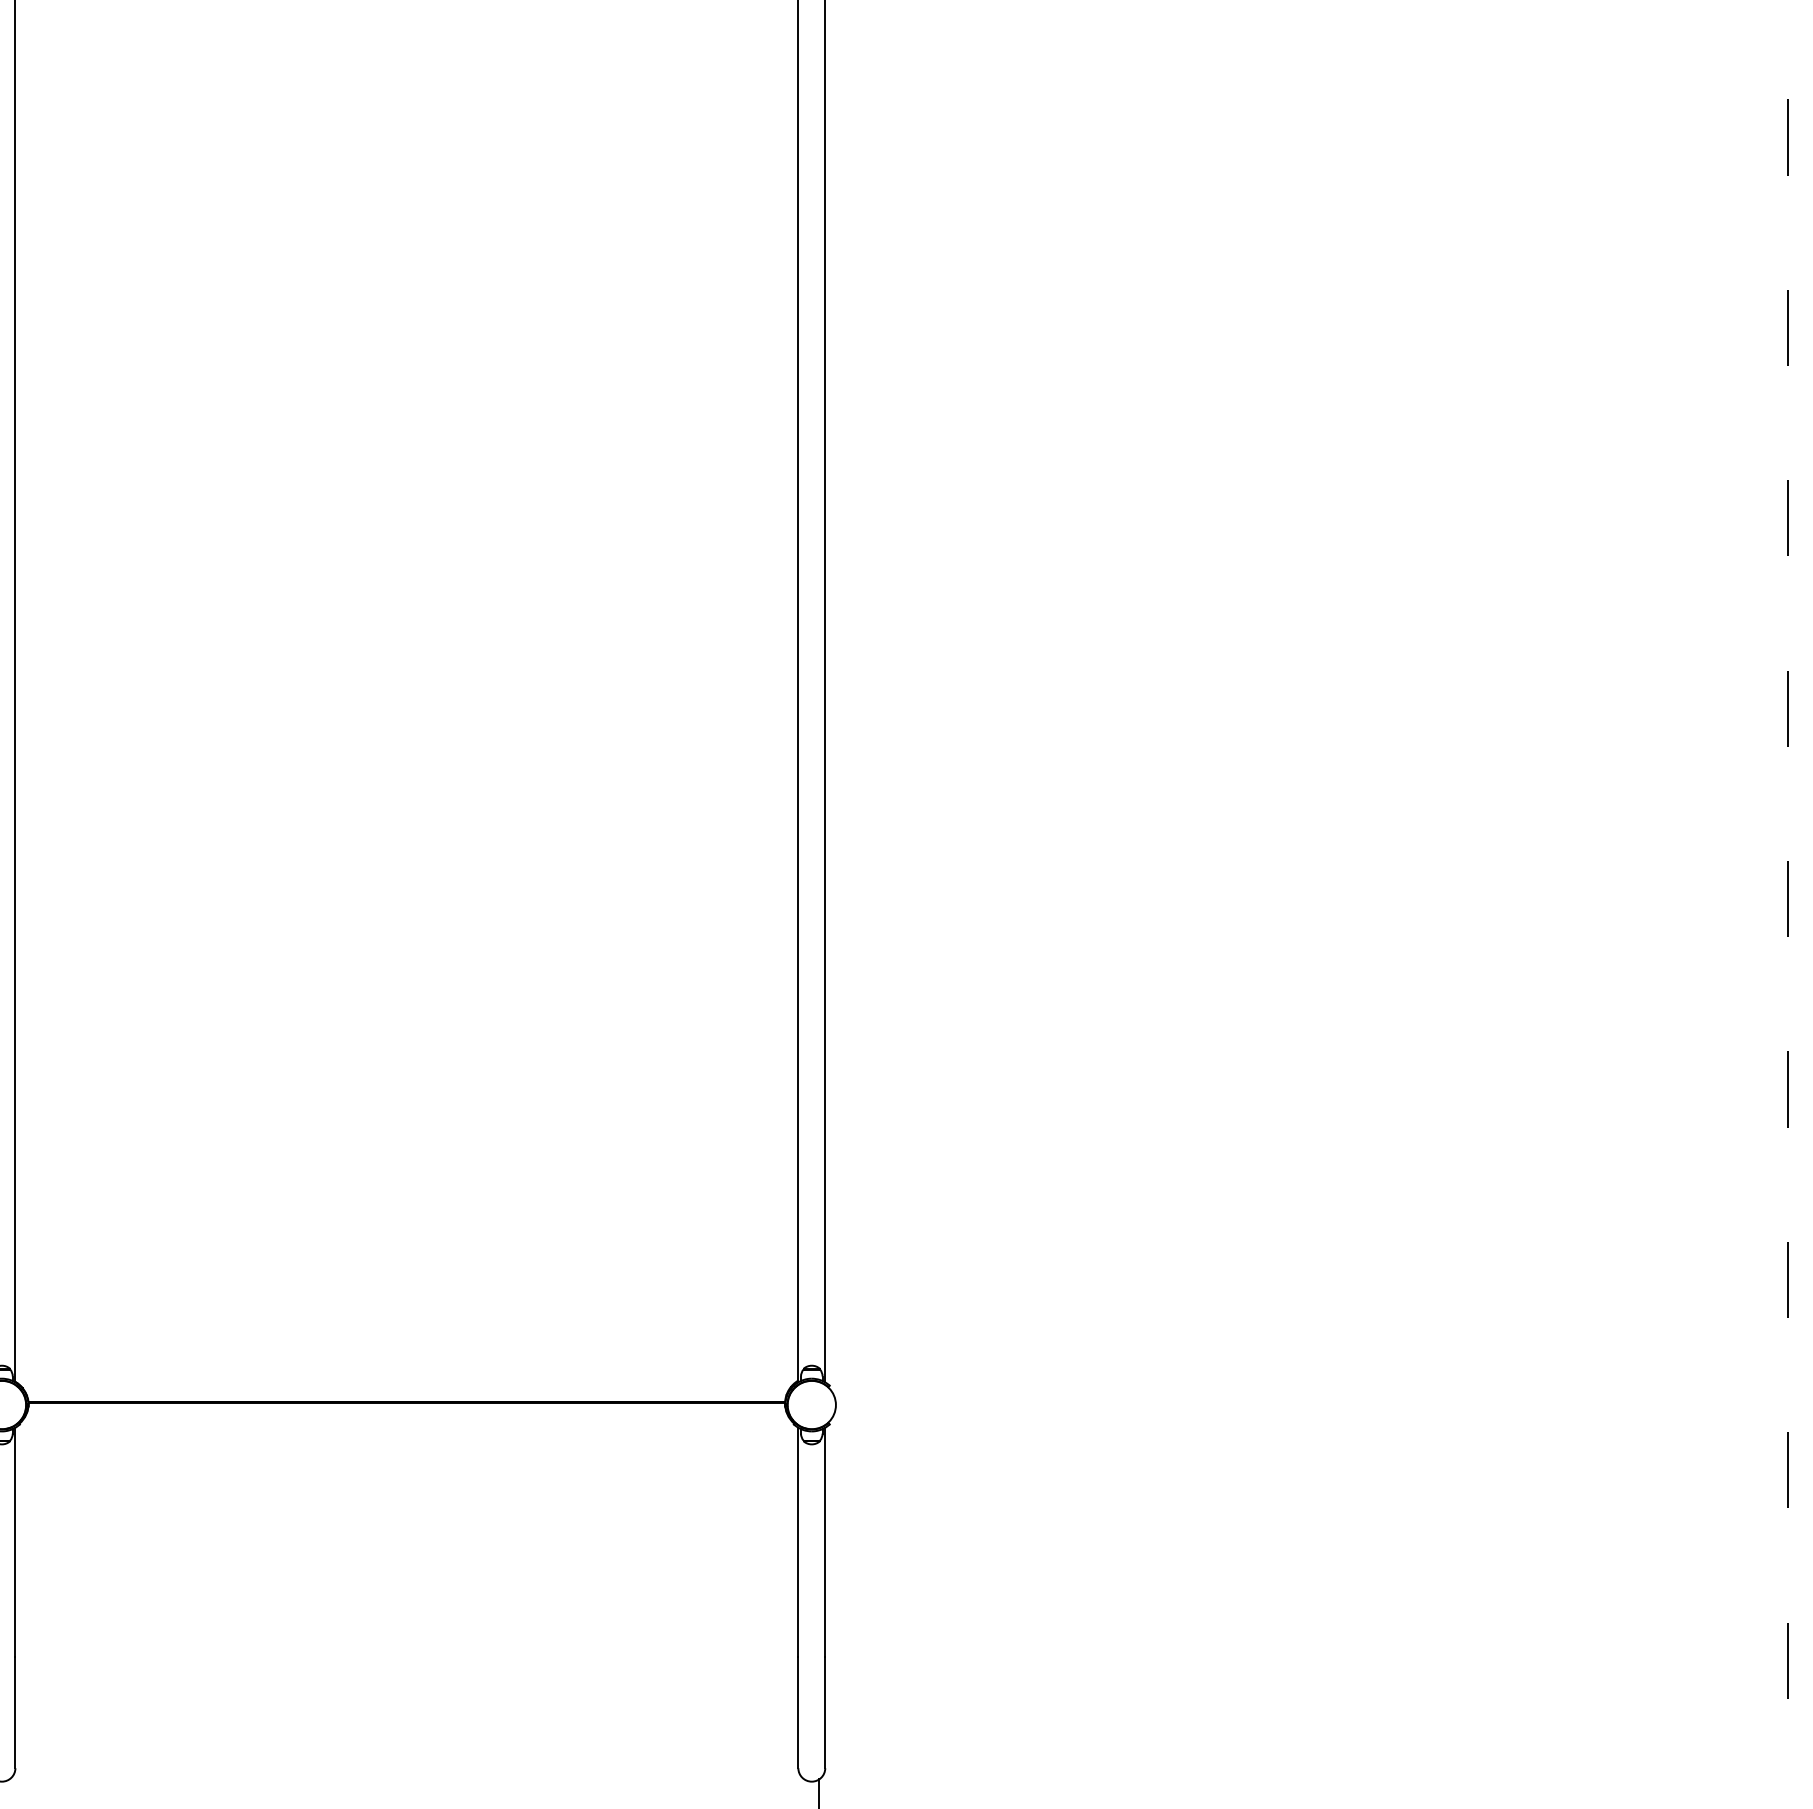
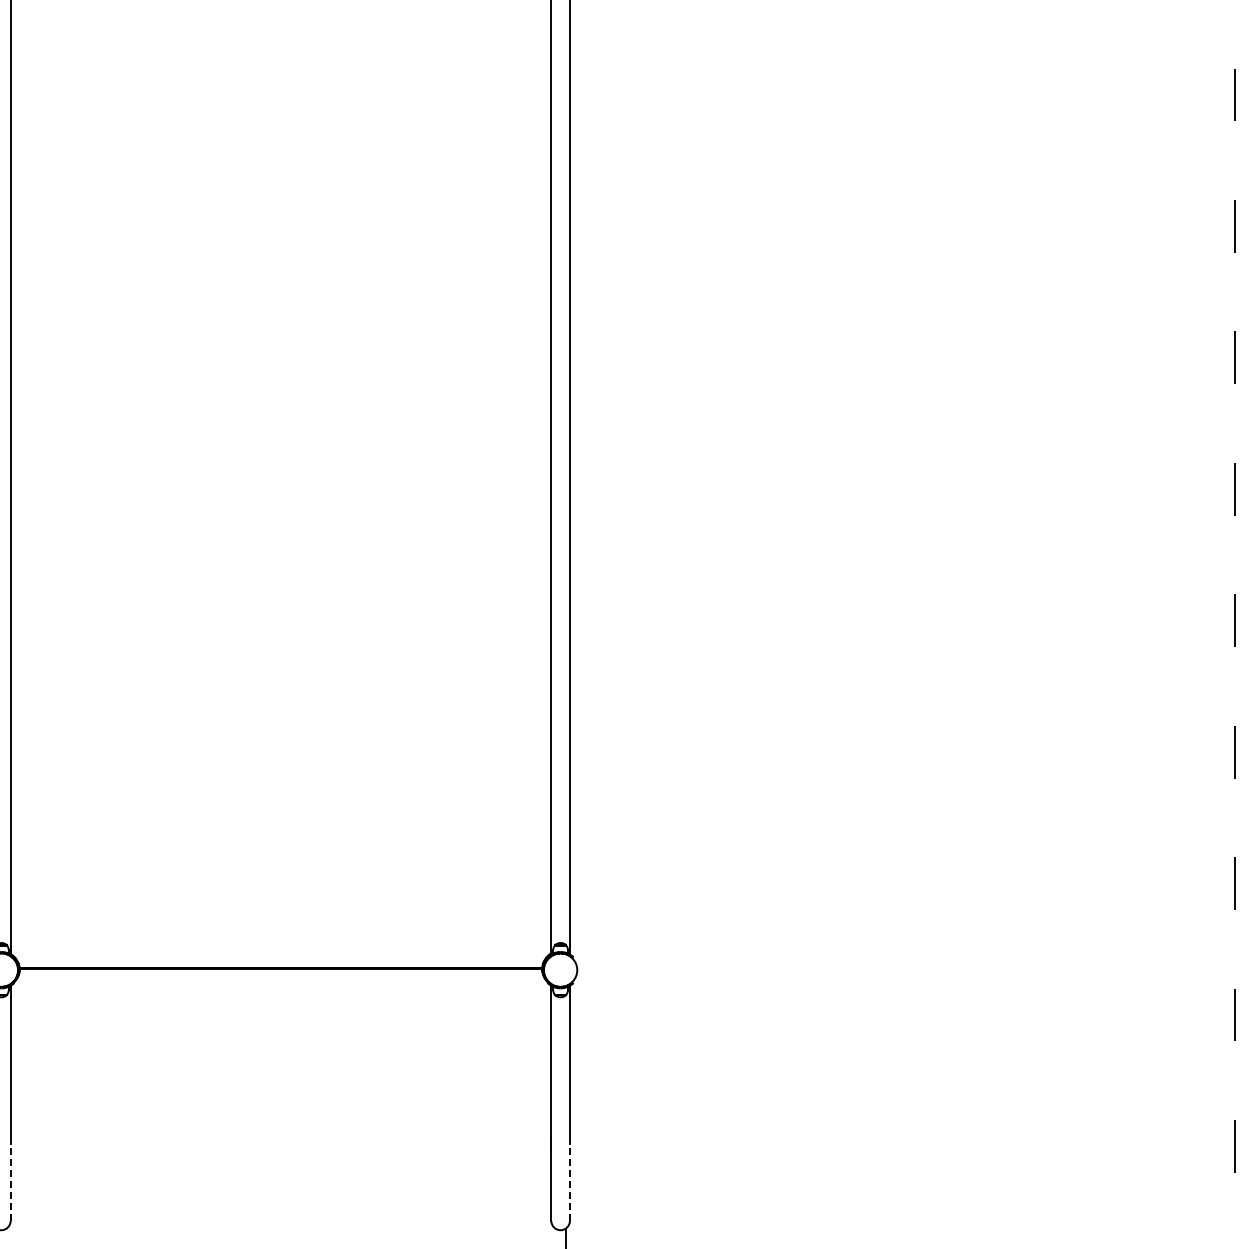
line: (15, 1712) -> (10, 1182), solid -> dashed
line: (824, 1712) -> (569, 1182), solid -> dashed

